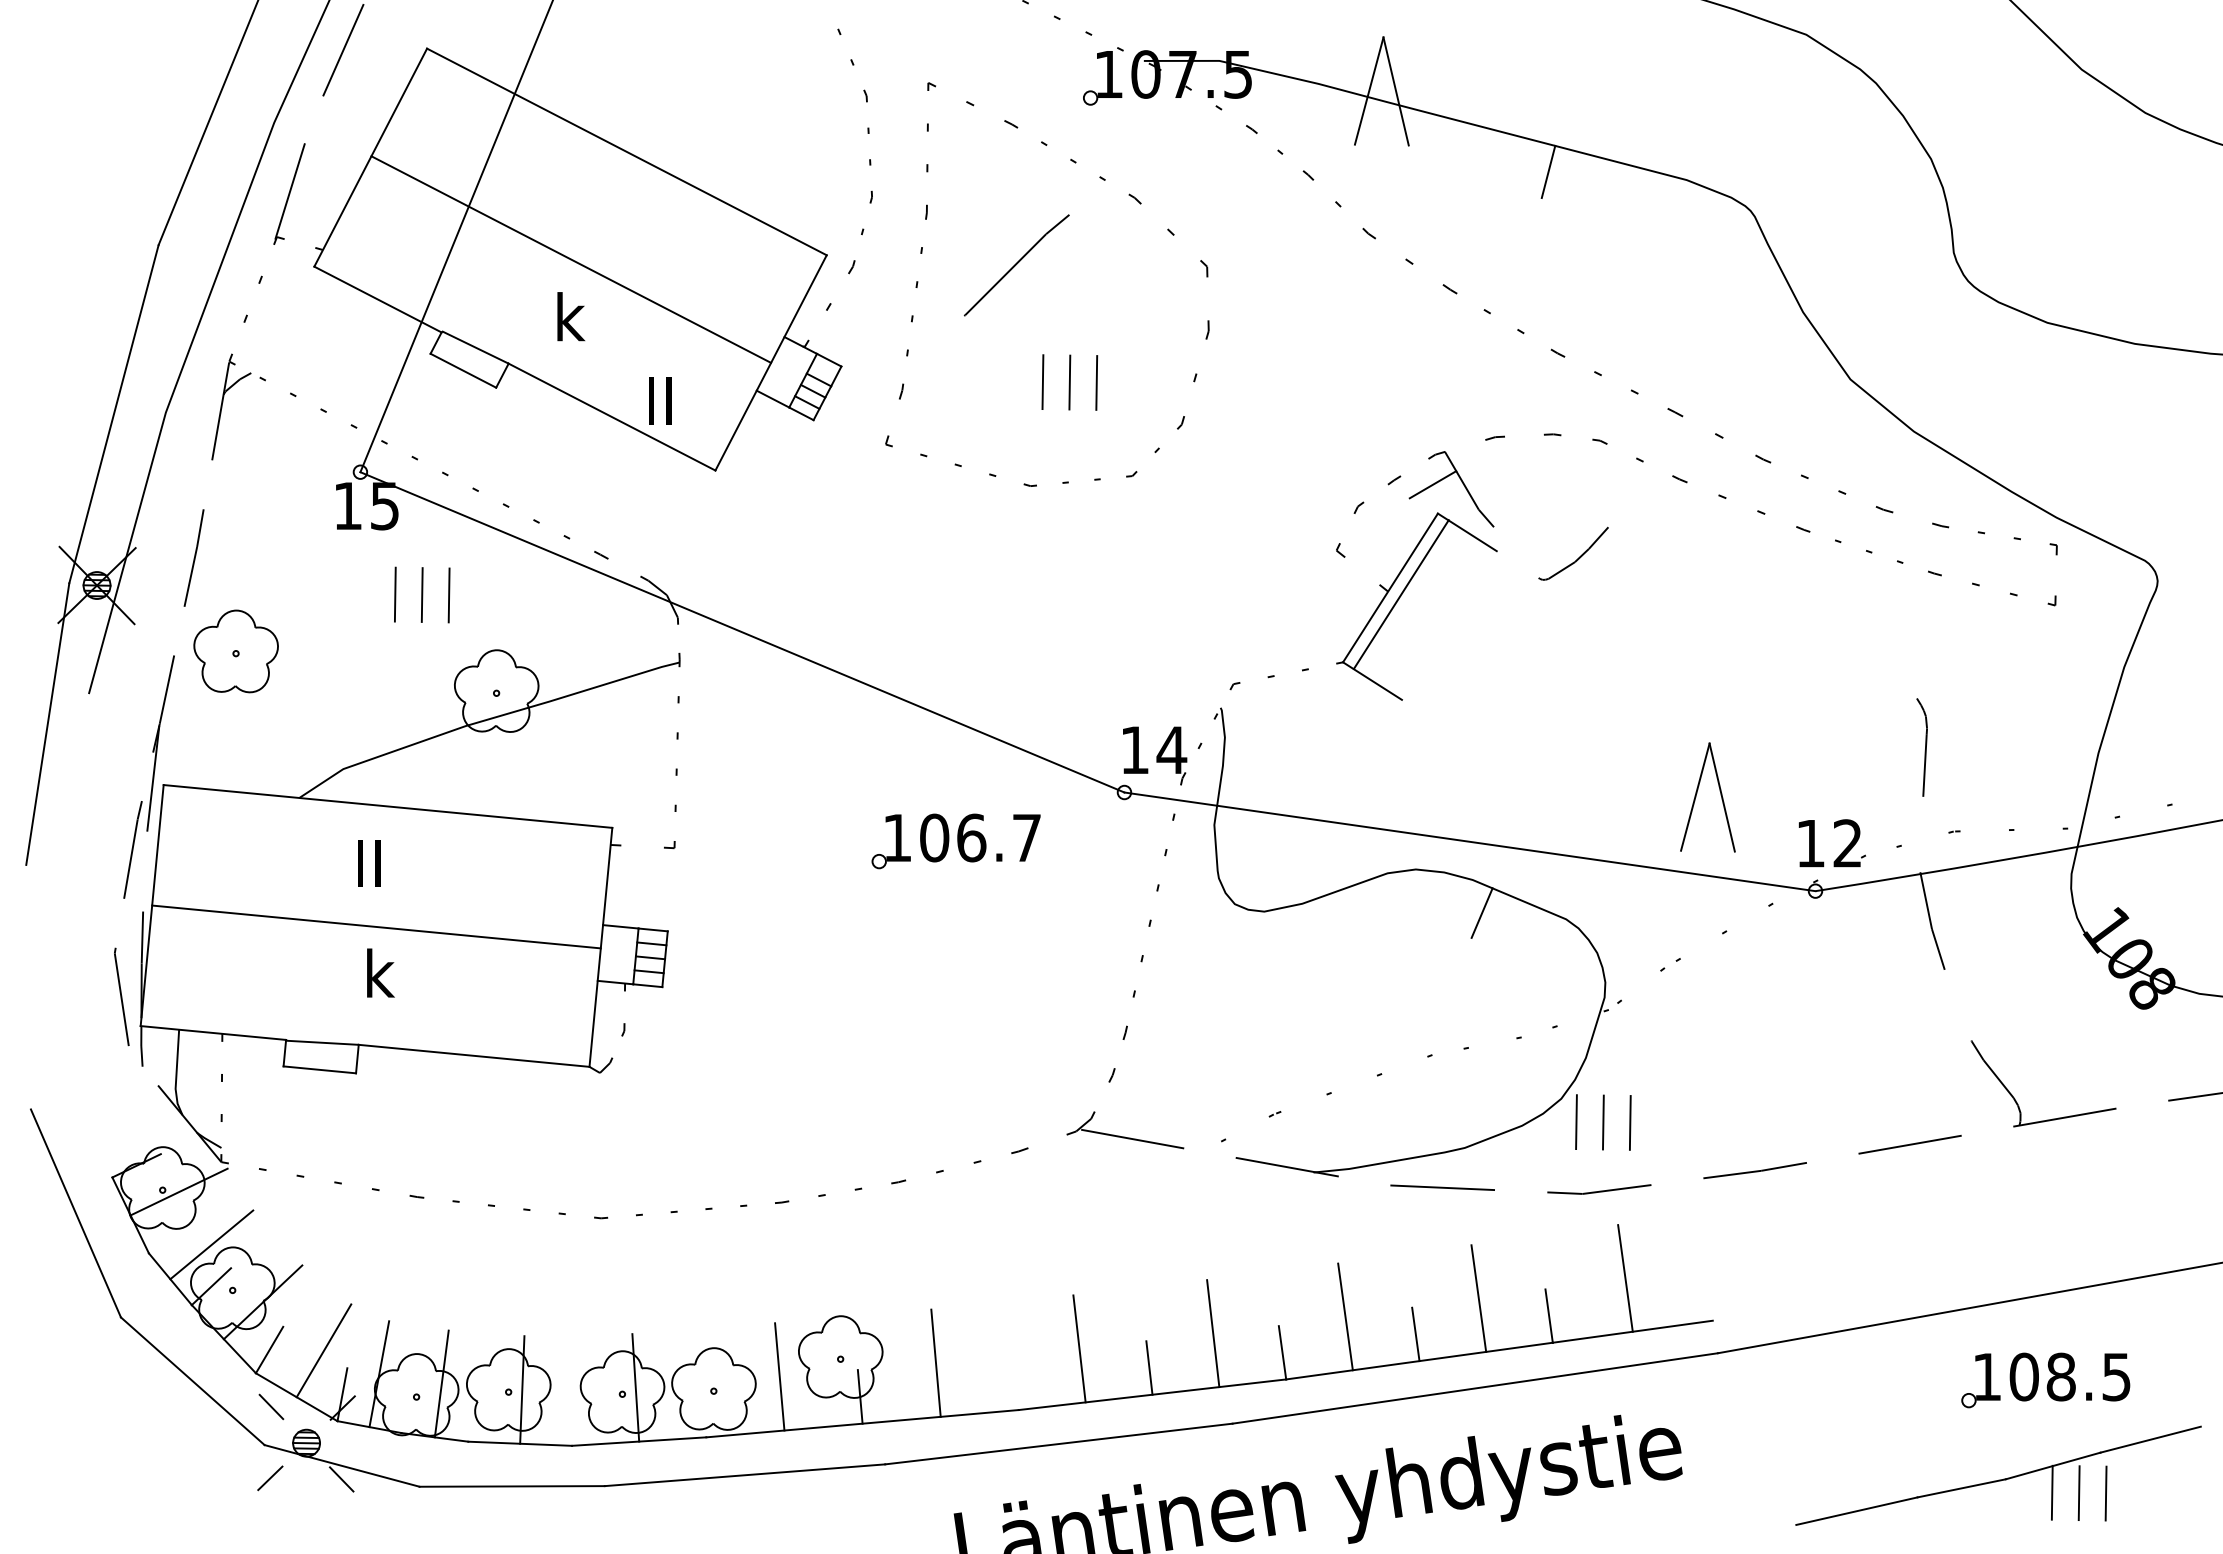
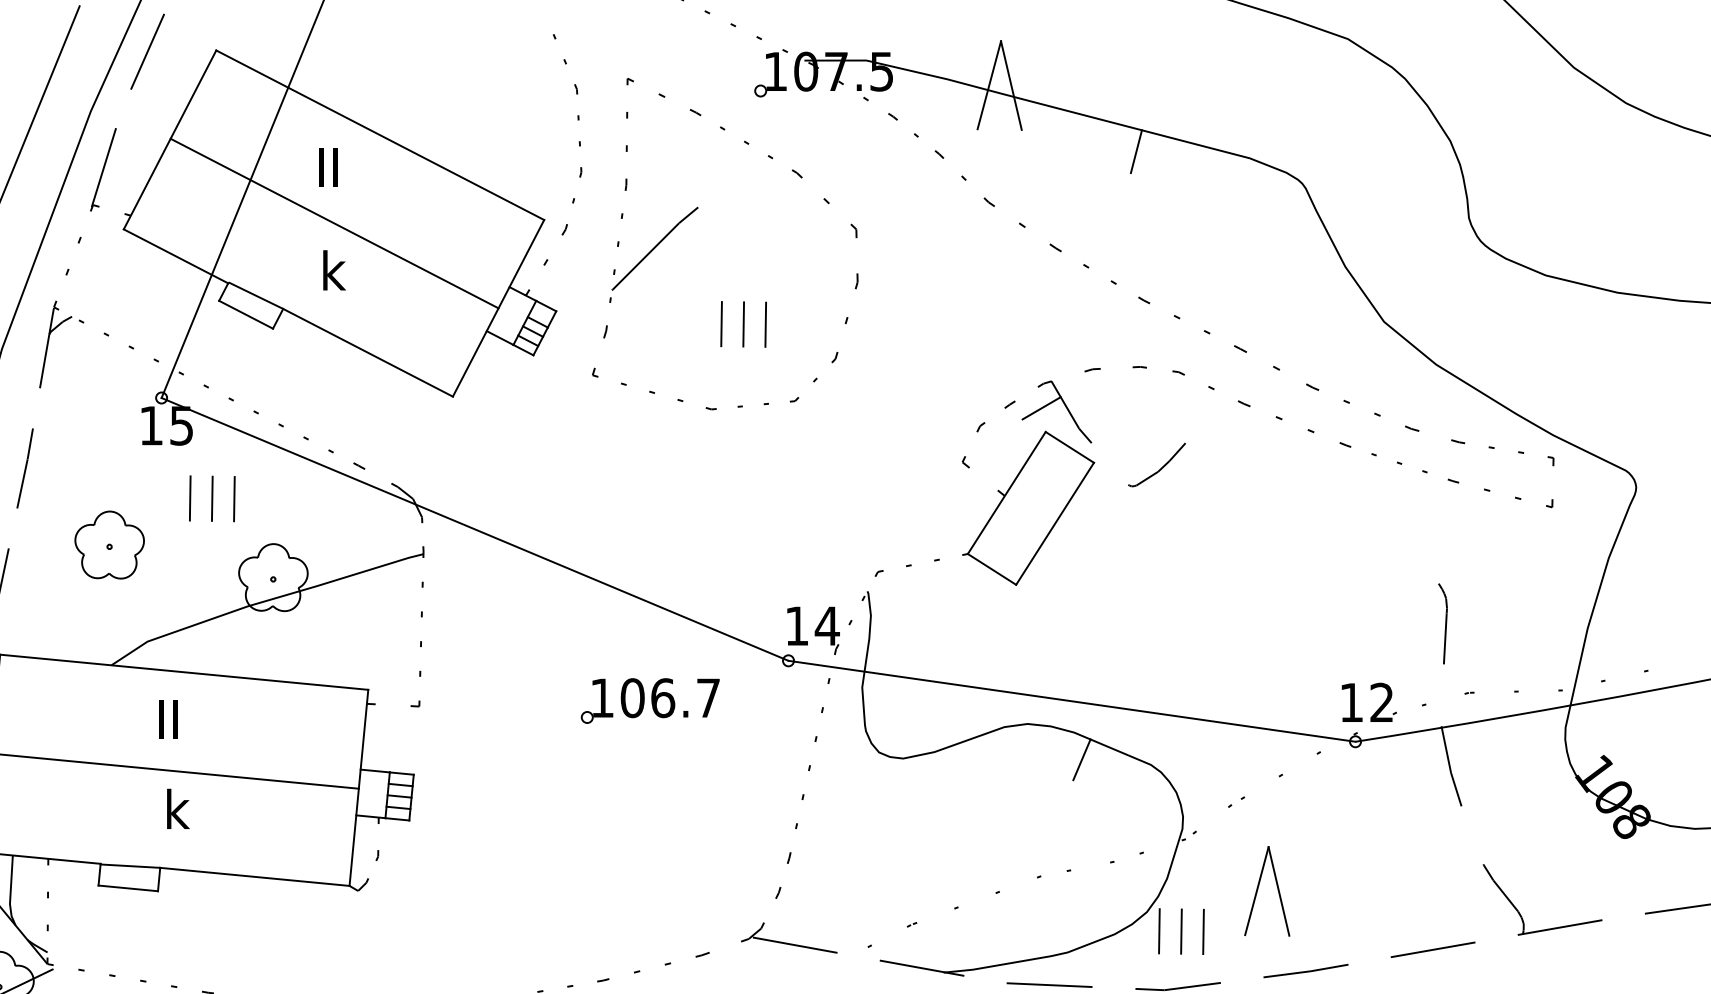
line: (1016, 265) -> (654, 248), moved
text: (660, 400) -> (329, 166), moved
line: (1400, 594) -> (1054, 523), moved
part: (235, 651) -> (109, 545), moved
part: (1697, 793) -> (1258, 888), moved

